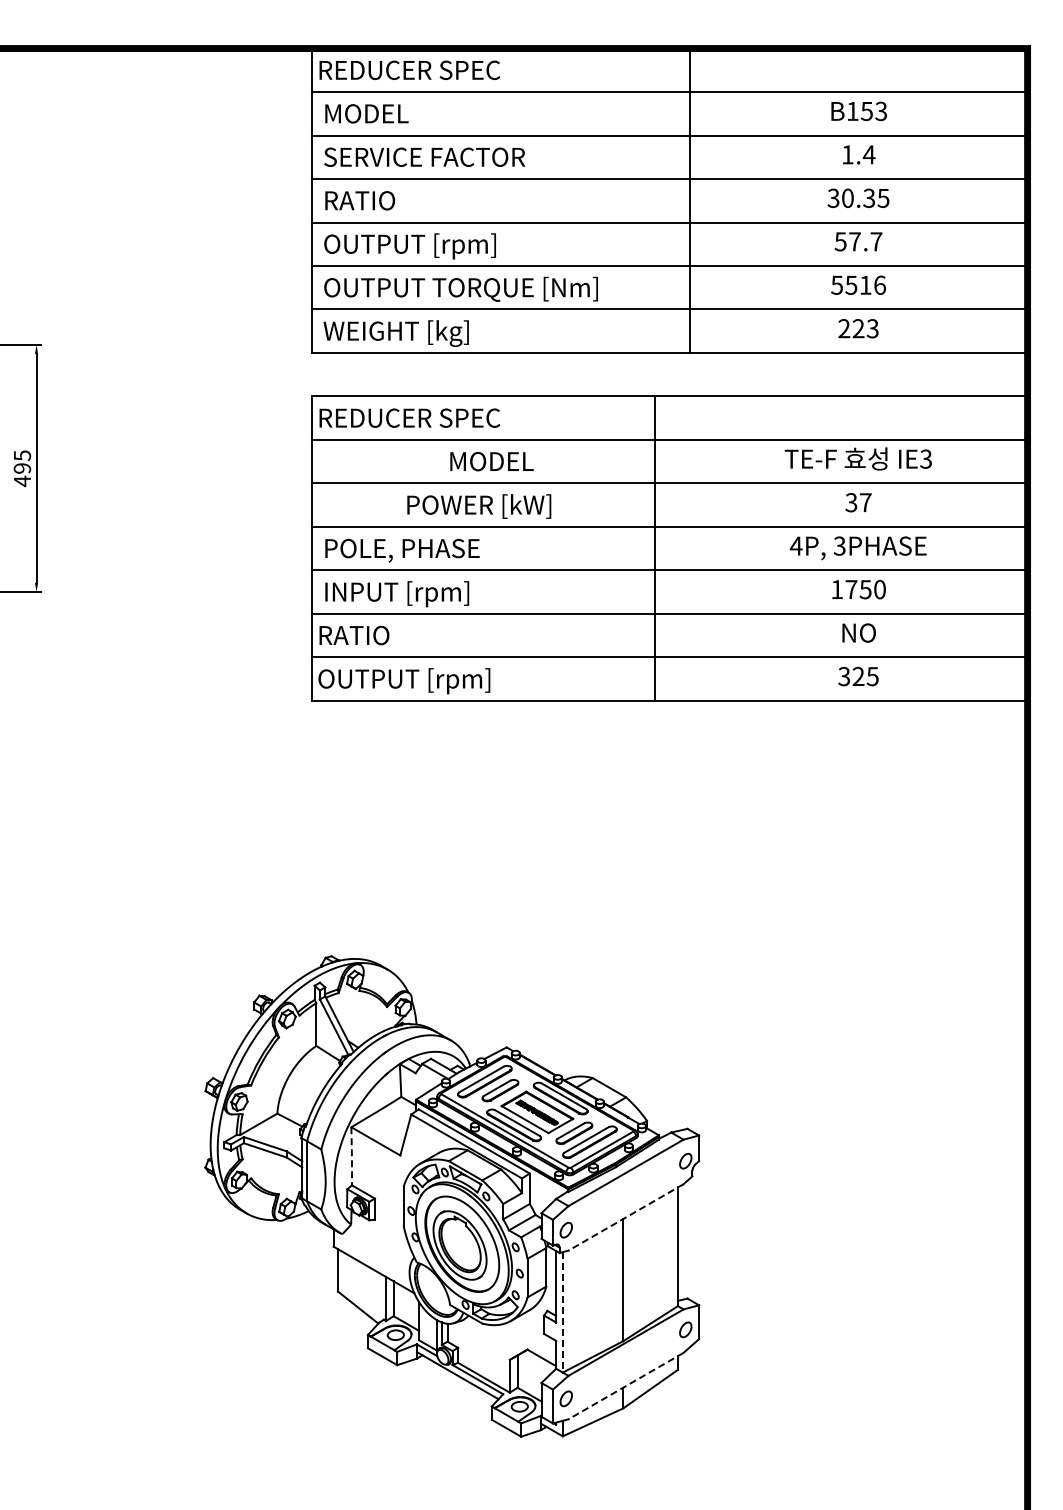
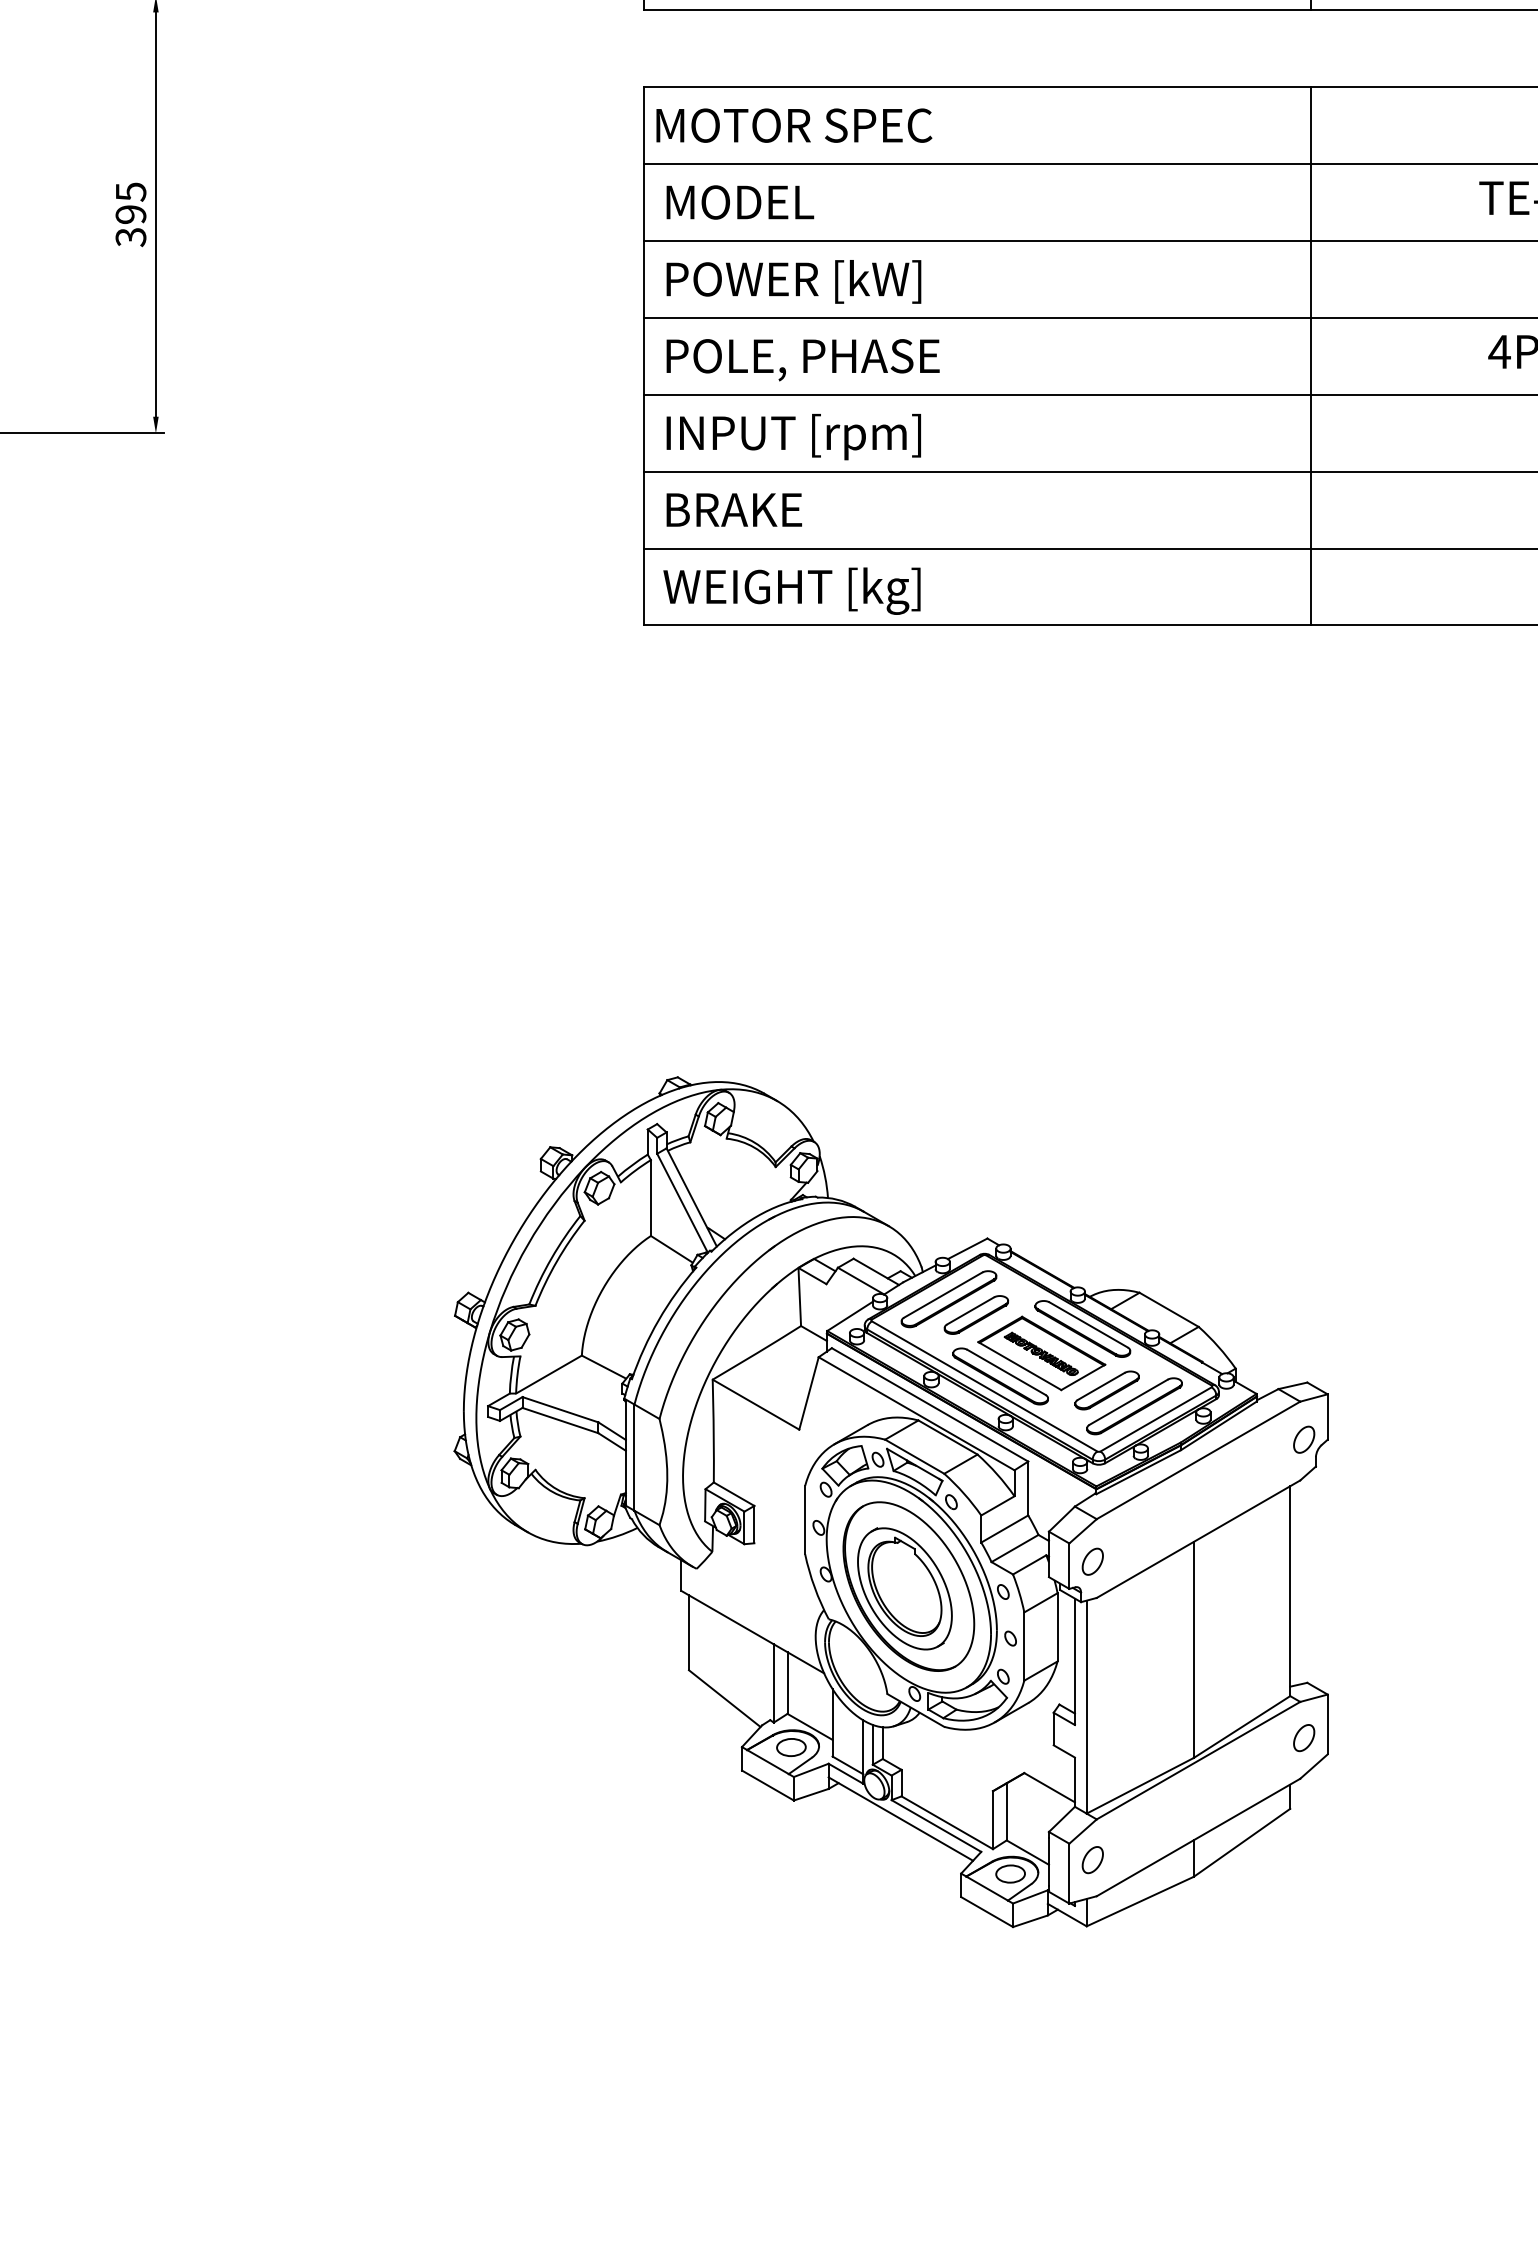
text: (410, 417) -> (817, 124), REDUCER SPEC -> MOTOR SPEC
text: (491, 461) -> (739, 202), moved
text: (22, 481) -> (131, 237), 495 -> 395
text: (479, 506) -> (794, 281), moved
line: (654, 548) -> (1310, 356), moved
text: (360, 635) -> (728, 509), RATIO -> BRAKE
text: (404, 681) -> (806, 591), OUTPUT [rpm] -> WEIGHT [kg]
line: (351, 1156) -> (712, 1431), dashed -> solid
line: (625, 1217) -> (1197, 1539), dashed -> solid
line: (562, 1312) -> (1086, 1707), dashed -> solid
line: (625, 1386) -> (1197, 1838), dashed -> solid

